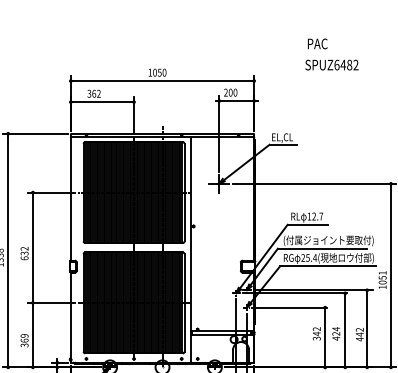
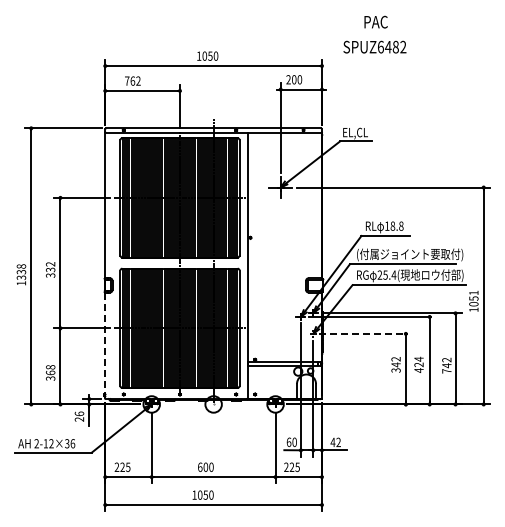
text: (317, 43) -> (375, 21), moved
text: (331, 64) -> (374, 46), moved
text: (89, 93) -> (127, 80), 362 -> 762
text: (317, 215) -> (396, 225), 12.7 -> 18.8
text: (24, 258) -> (50, 275), 632 -> 332
line: (290, 307) -> (364, 333), solid -> dashed
line: (71, 317) -> (105, 345), solid -> dashed
text: (24, 336) -> (50, 367), 369 -> 368
text: (359, 338) -> (446, 370), 442 -> 742

